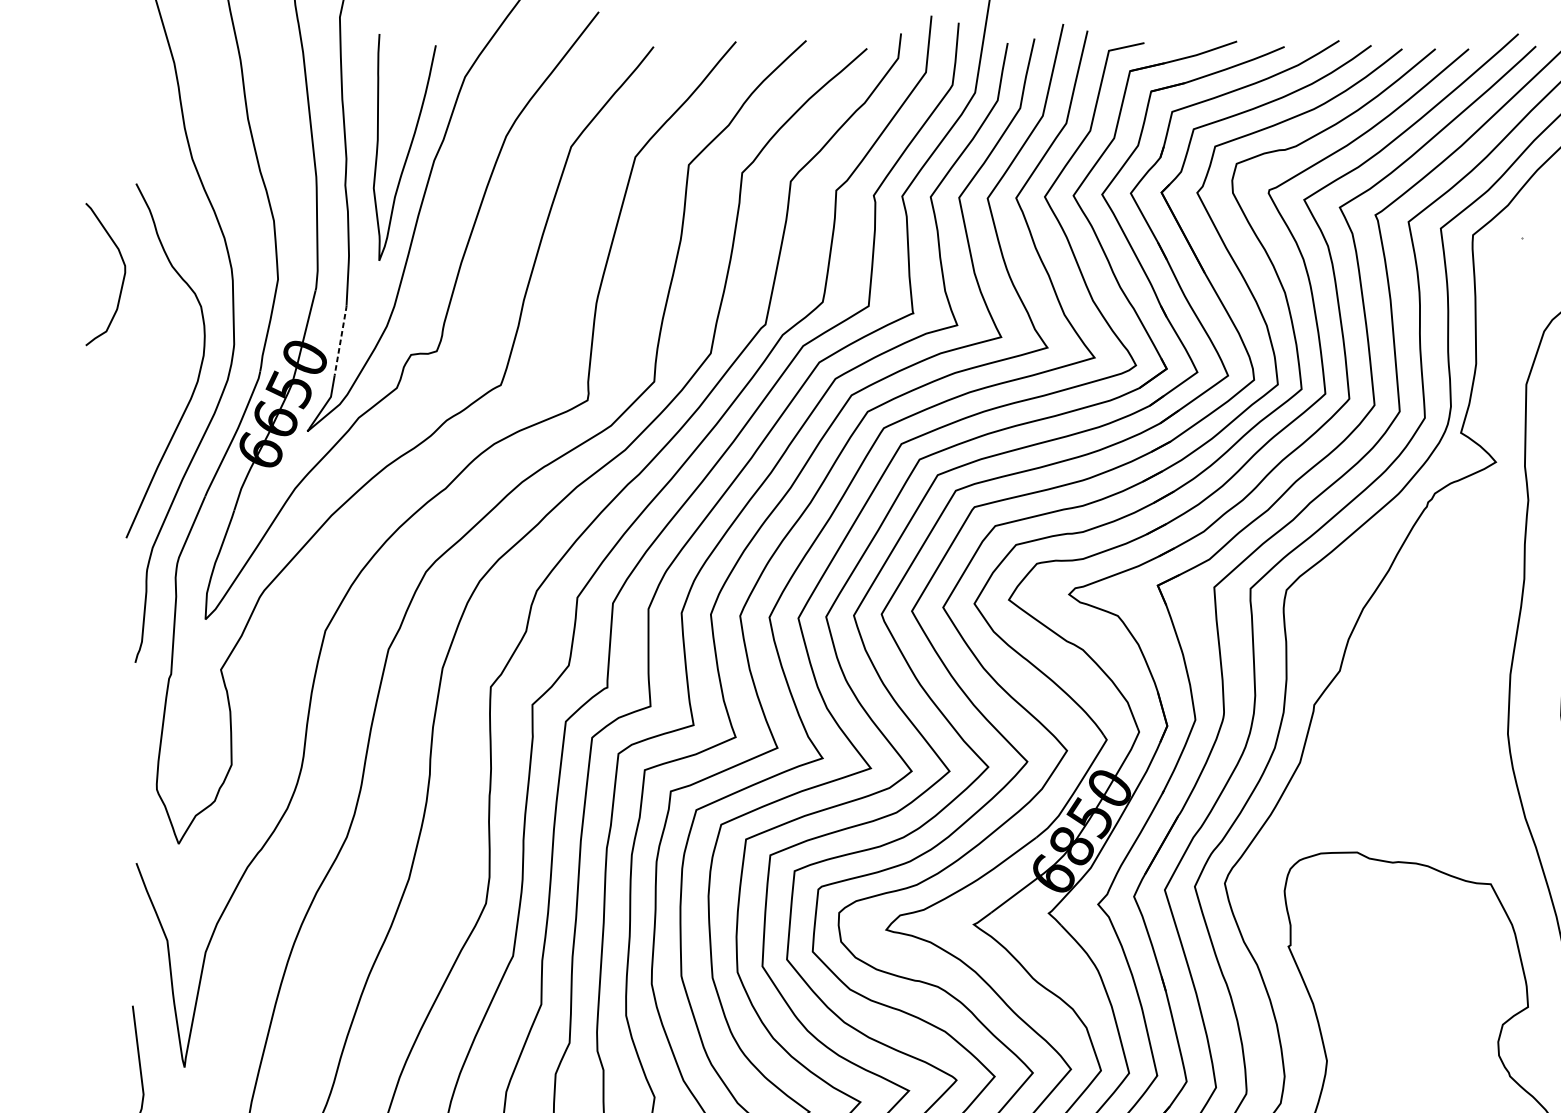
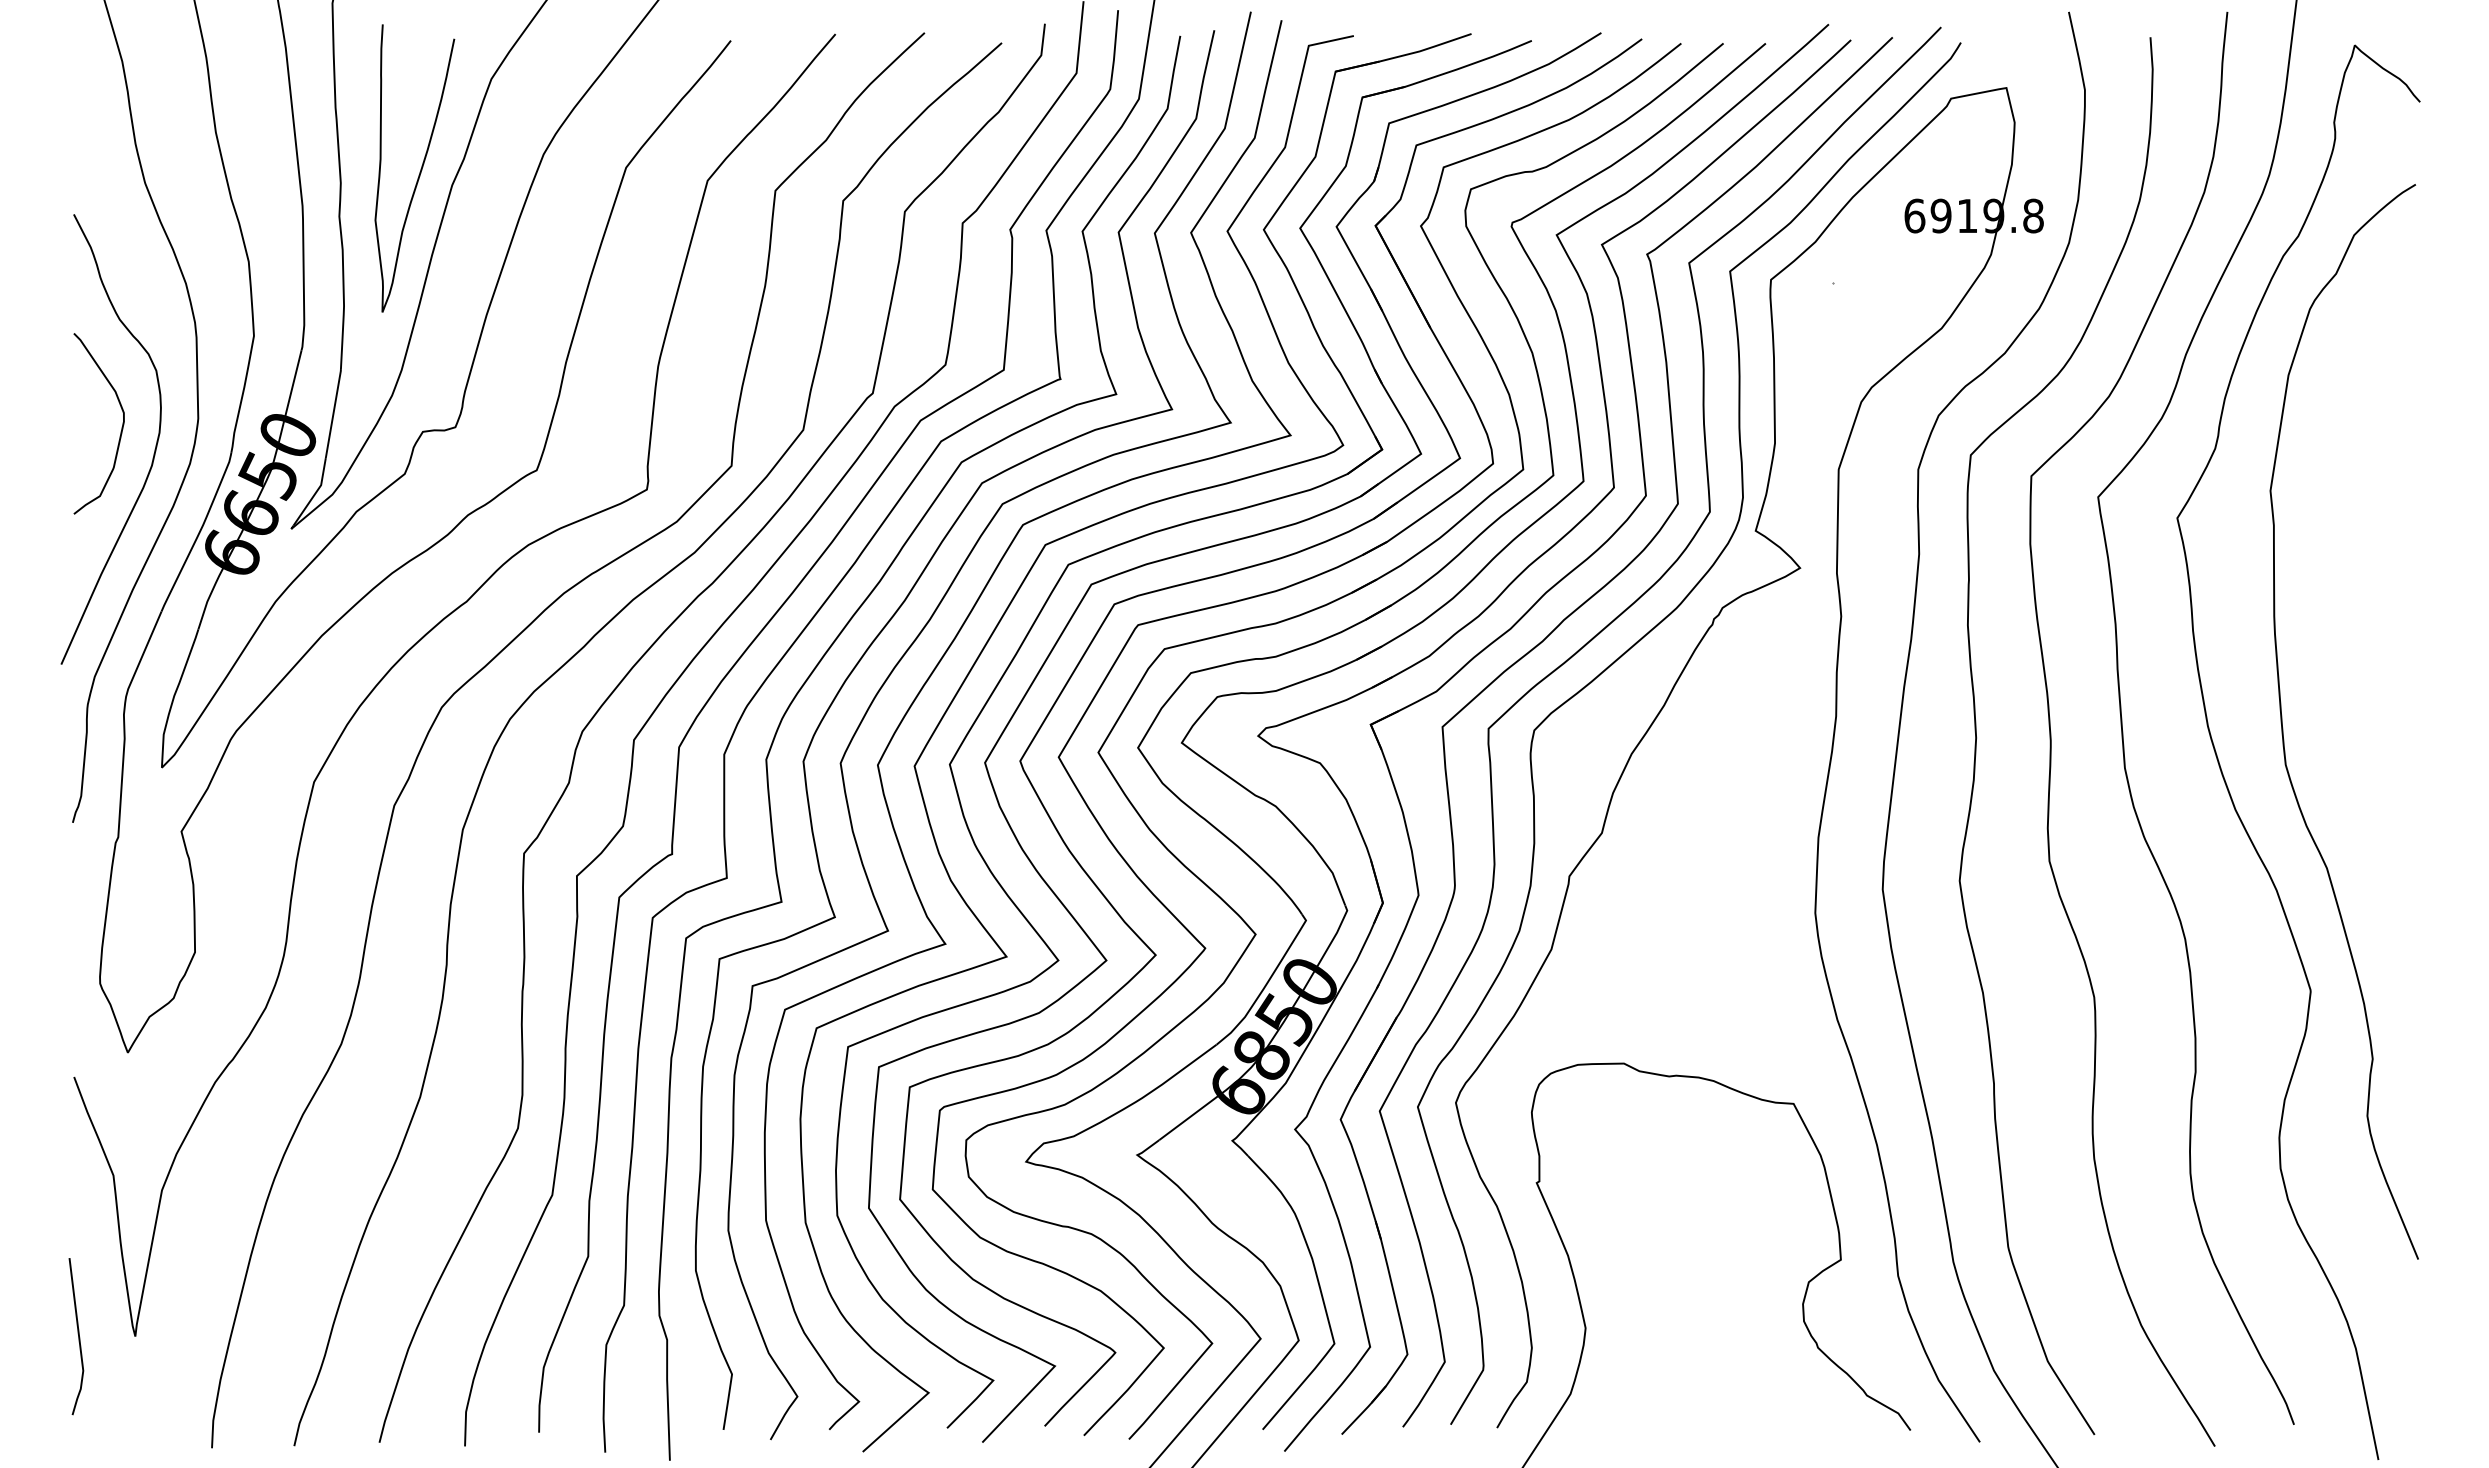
curve: (123, 277) -> (121, 427), moved
line: (340, 340) -> (333, 413), dashed -> solid

